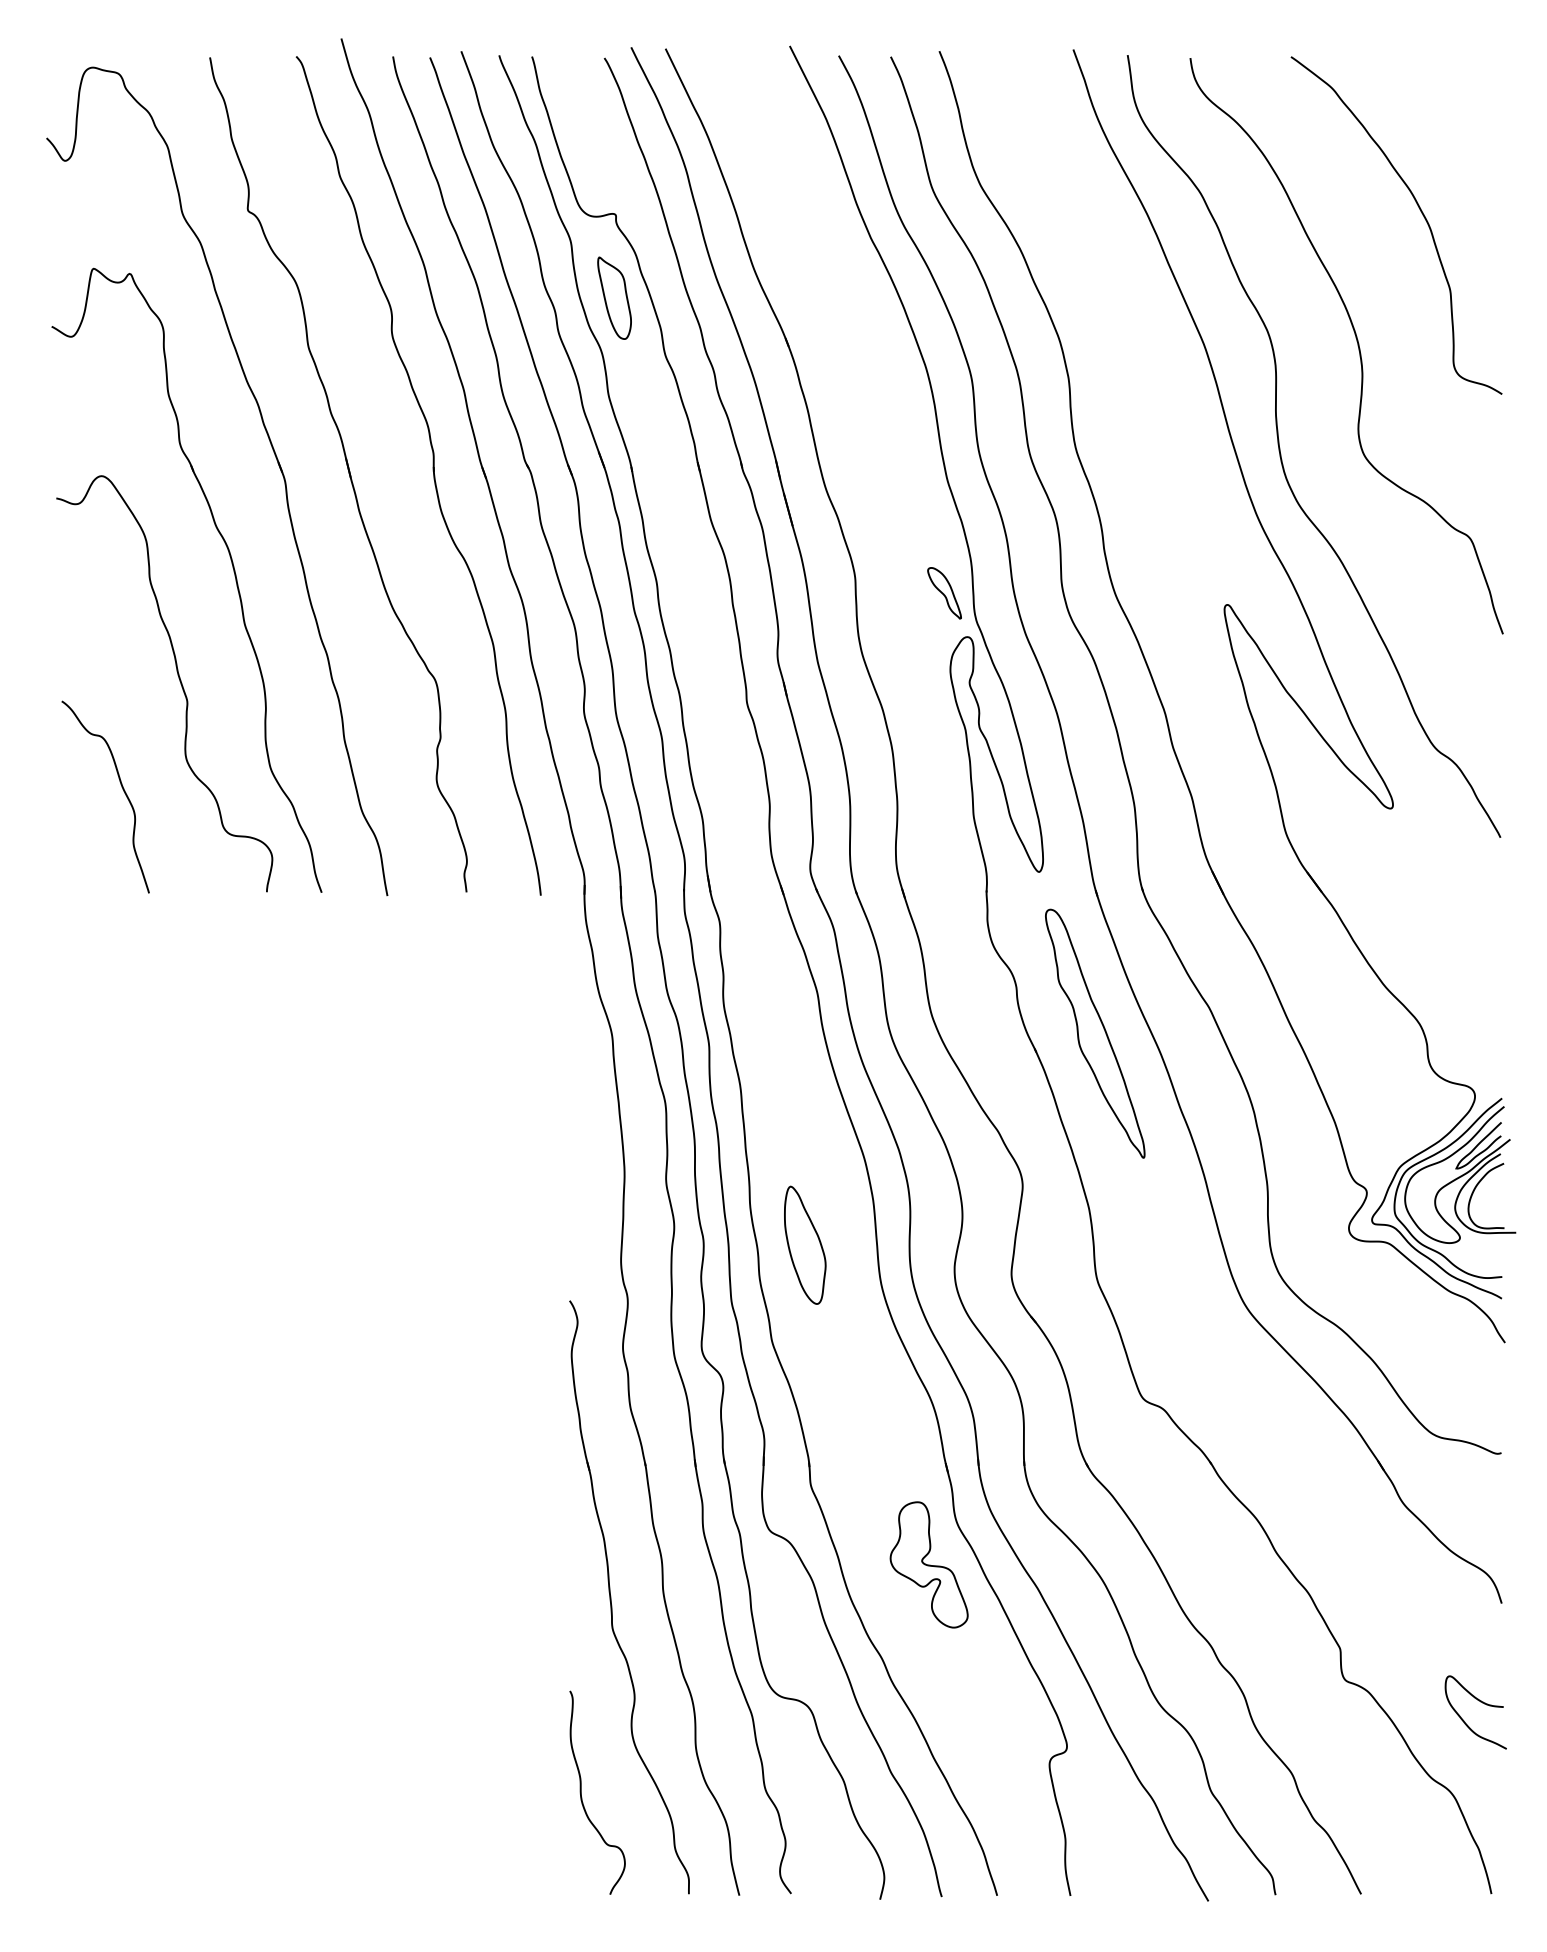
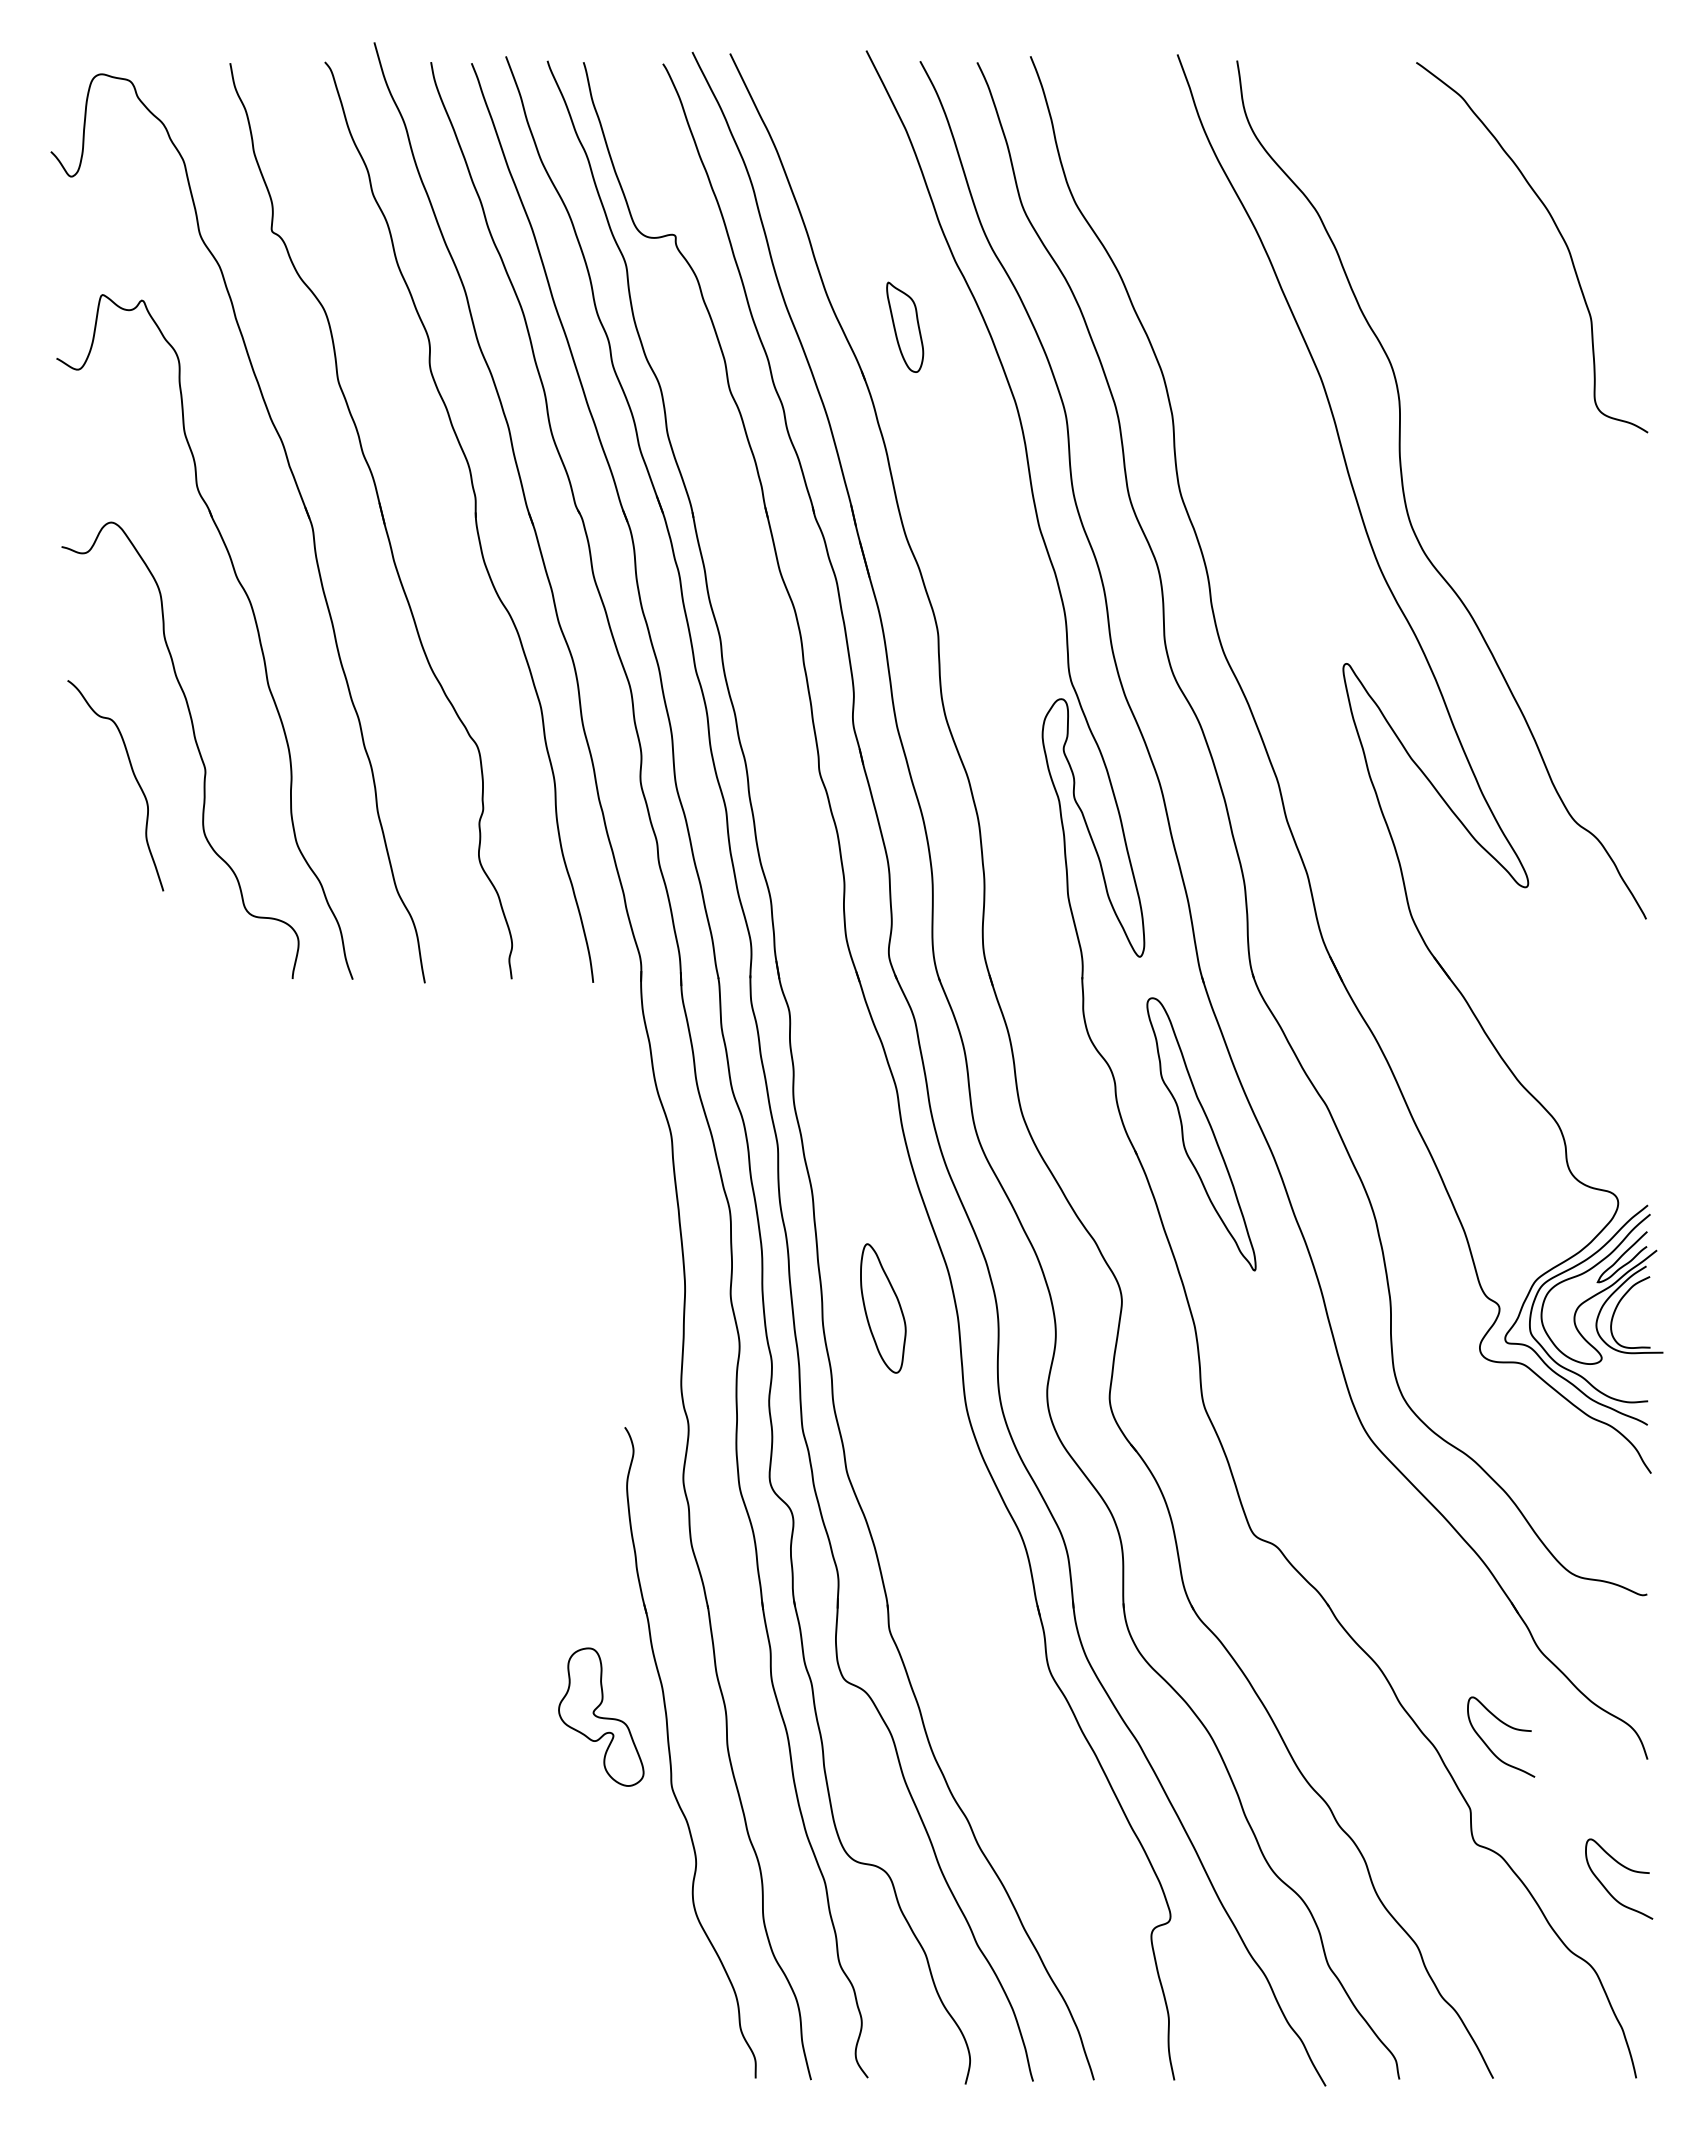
part: (614, 297) -> (905, 326), moved
curve: (1356, 342) -> (1488, 375), removed
part: (944, 592) -> (1036, 650), removed
curve: (121, 787) -> (133, 775), moved
part: (805, 1245) -> (883, 1308), moved
part: (929, 1564) -> (601, 1716), moved
curve: (1374, 1573) -> (1507, 1726), added
curve: (582, 1794) -> (638, 1969), removed

